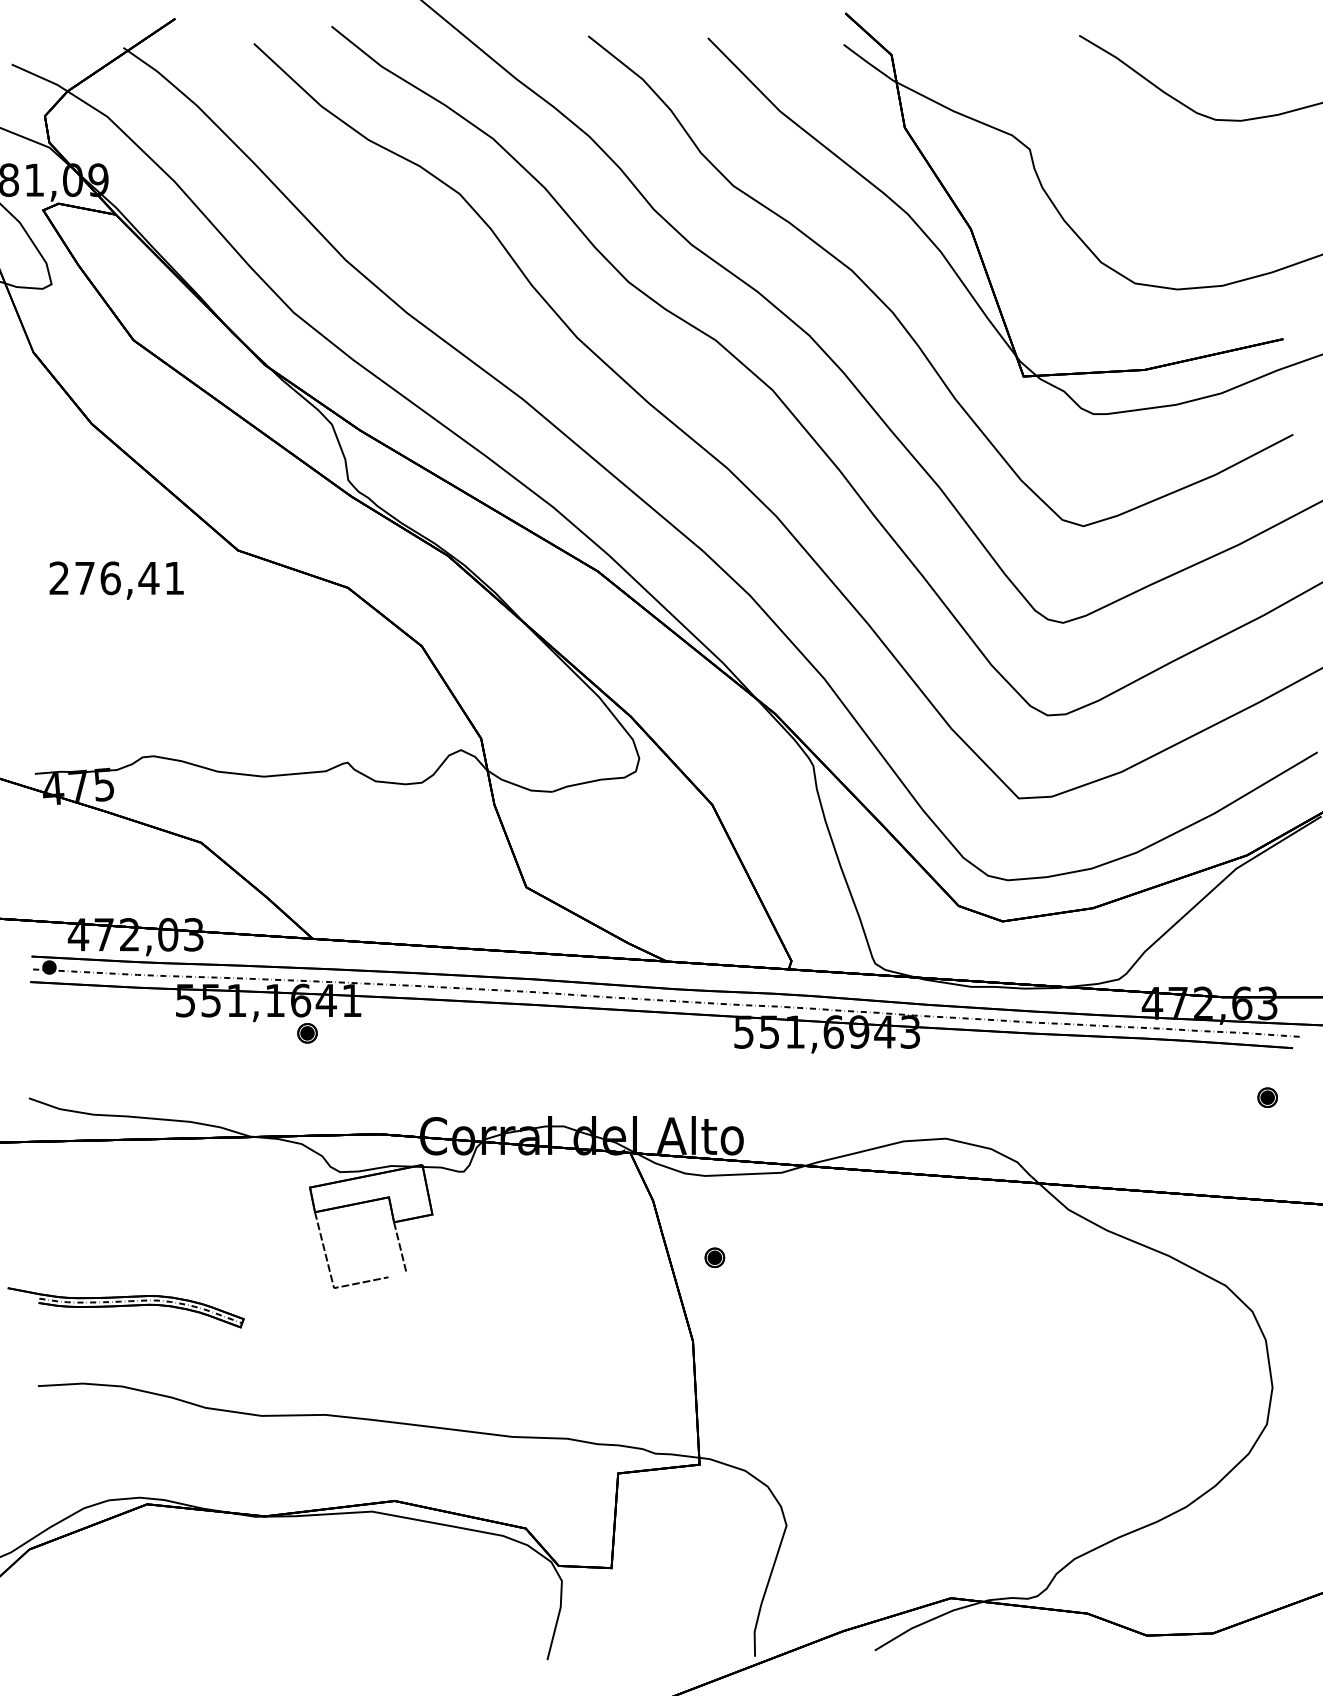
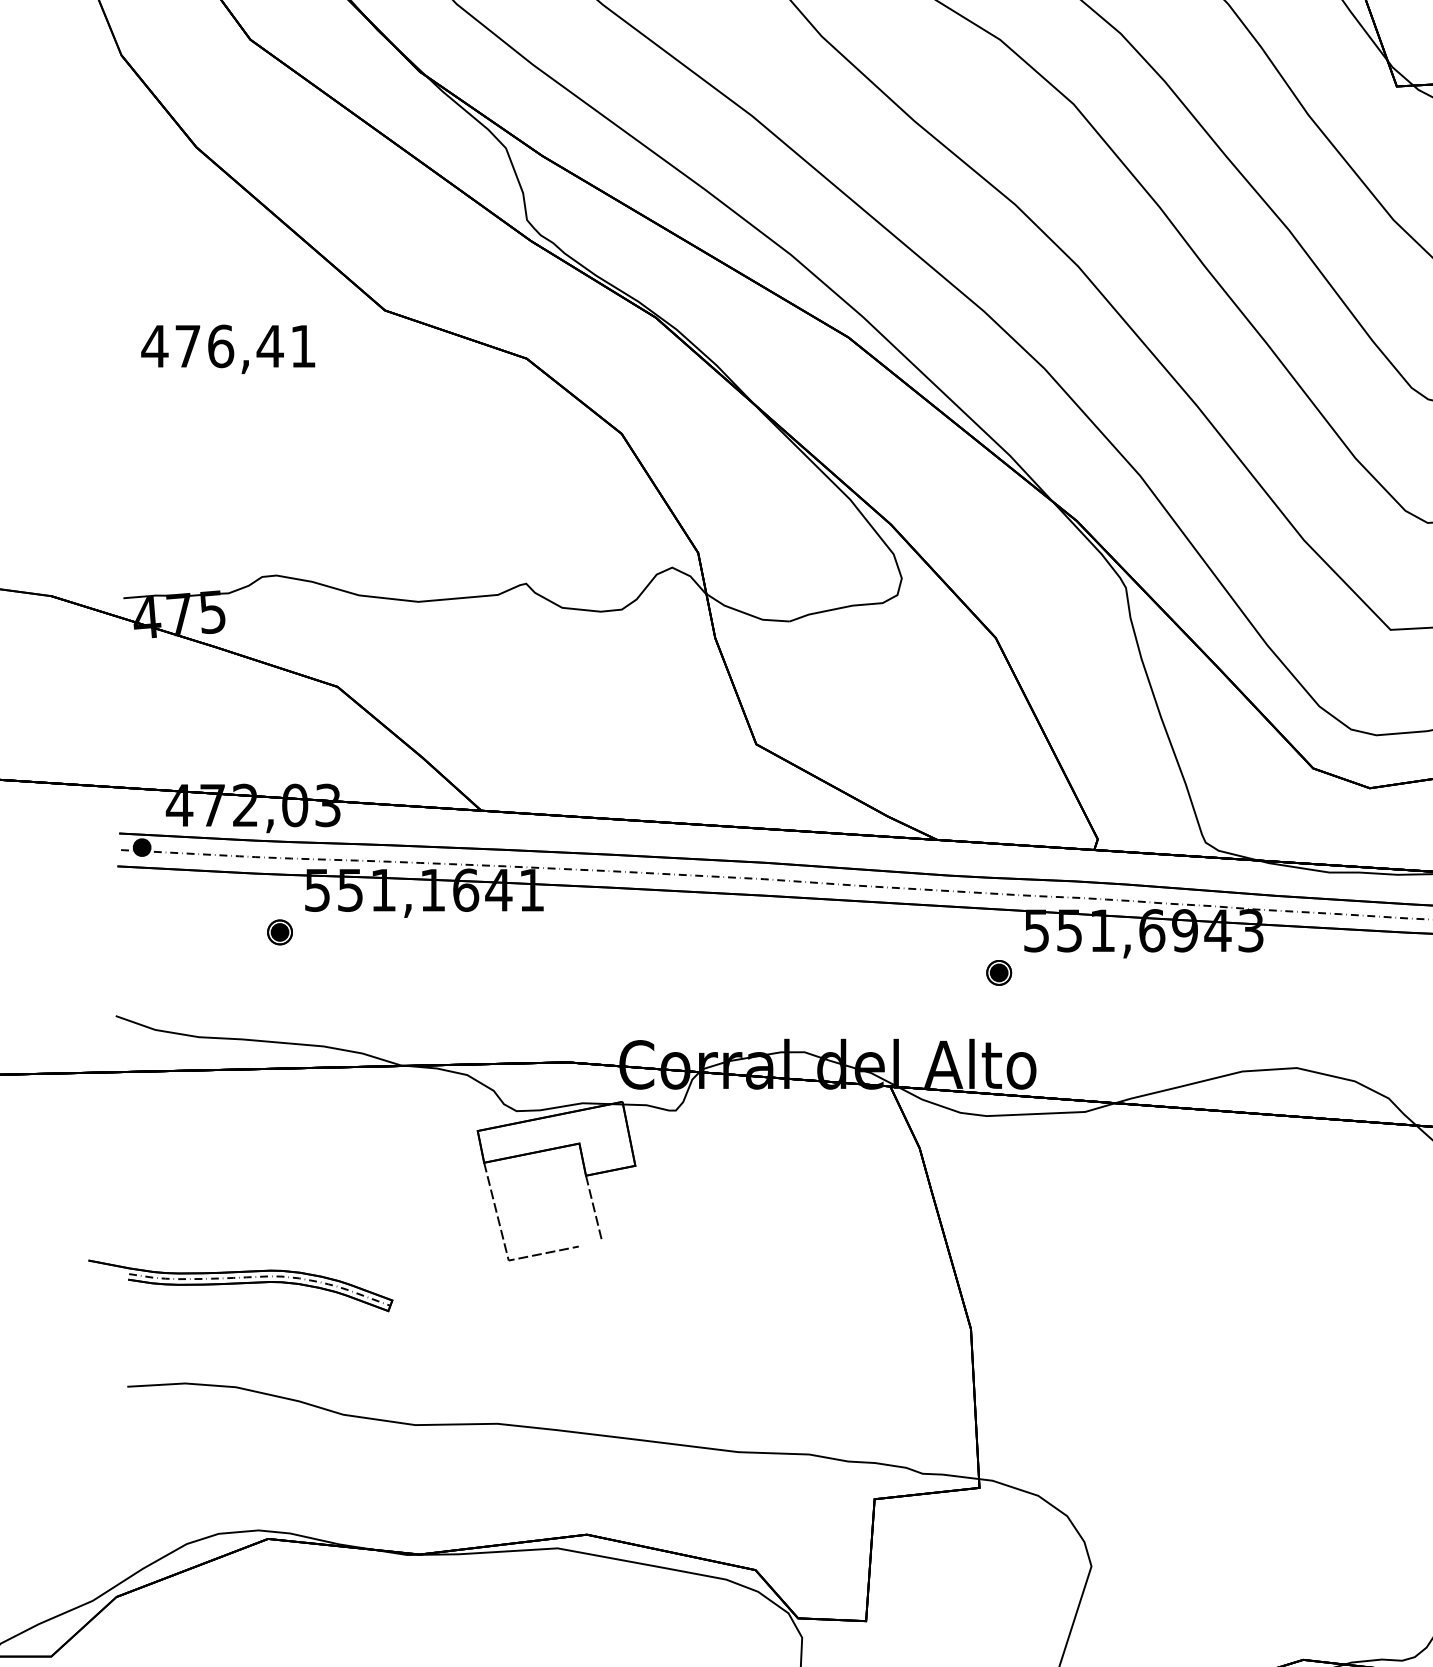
text: (58, 577) -> (153, 345), 276,41 -> 476,41
part: (307, 1033) -> (280, 932), moved
part: (714, 1257) -> (998, 972), moved

